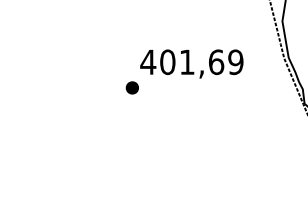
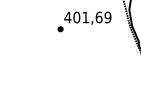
text: (184, 70) -> (84, 21), moved

